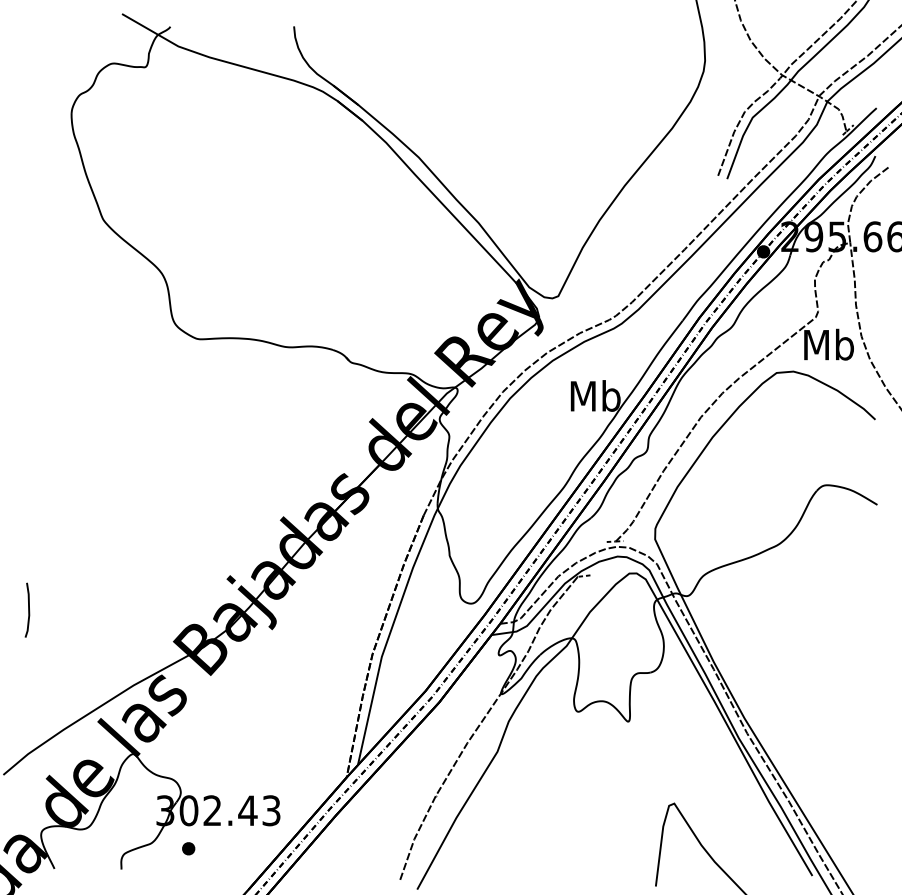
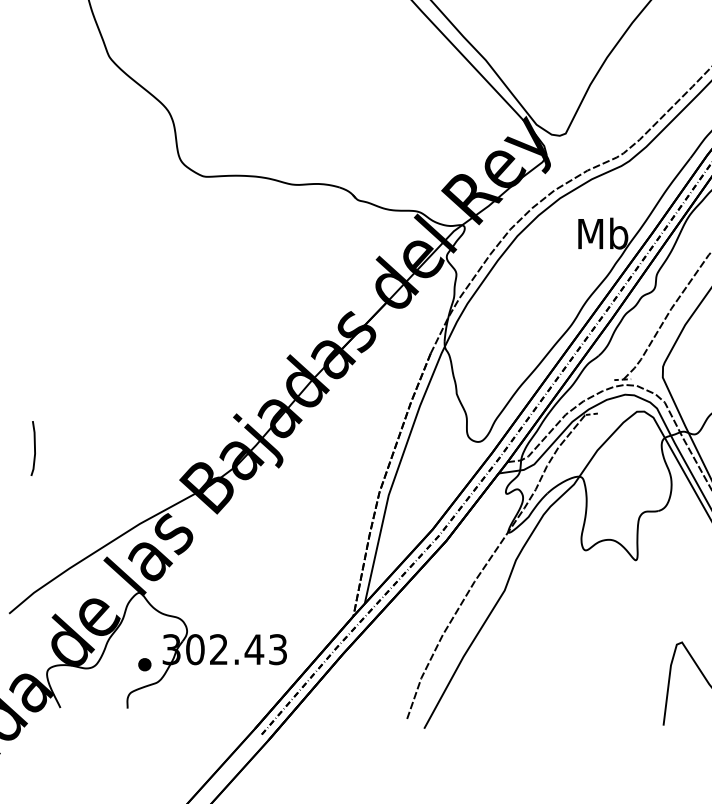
part: (188, 848) -> (144, 664), moved

